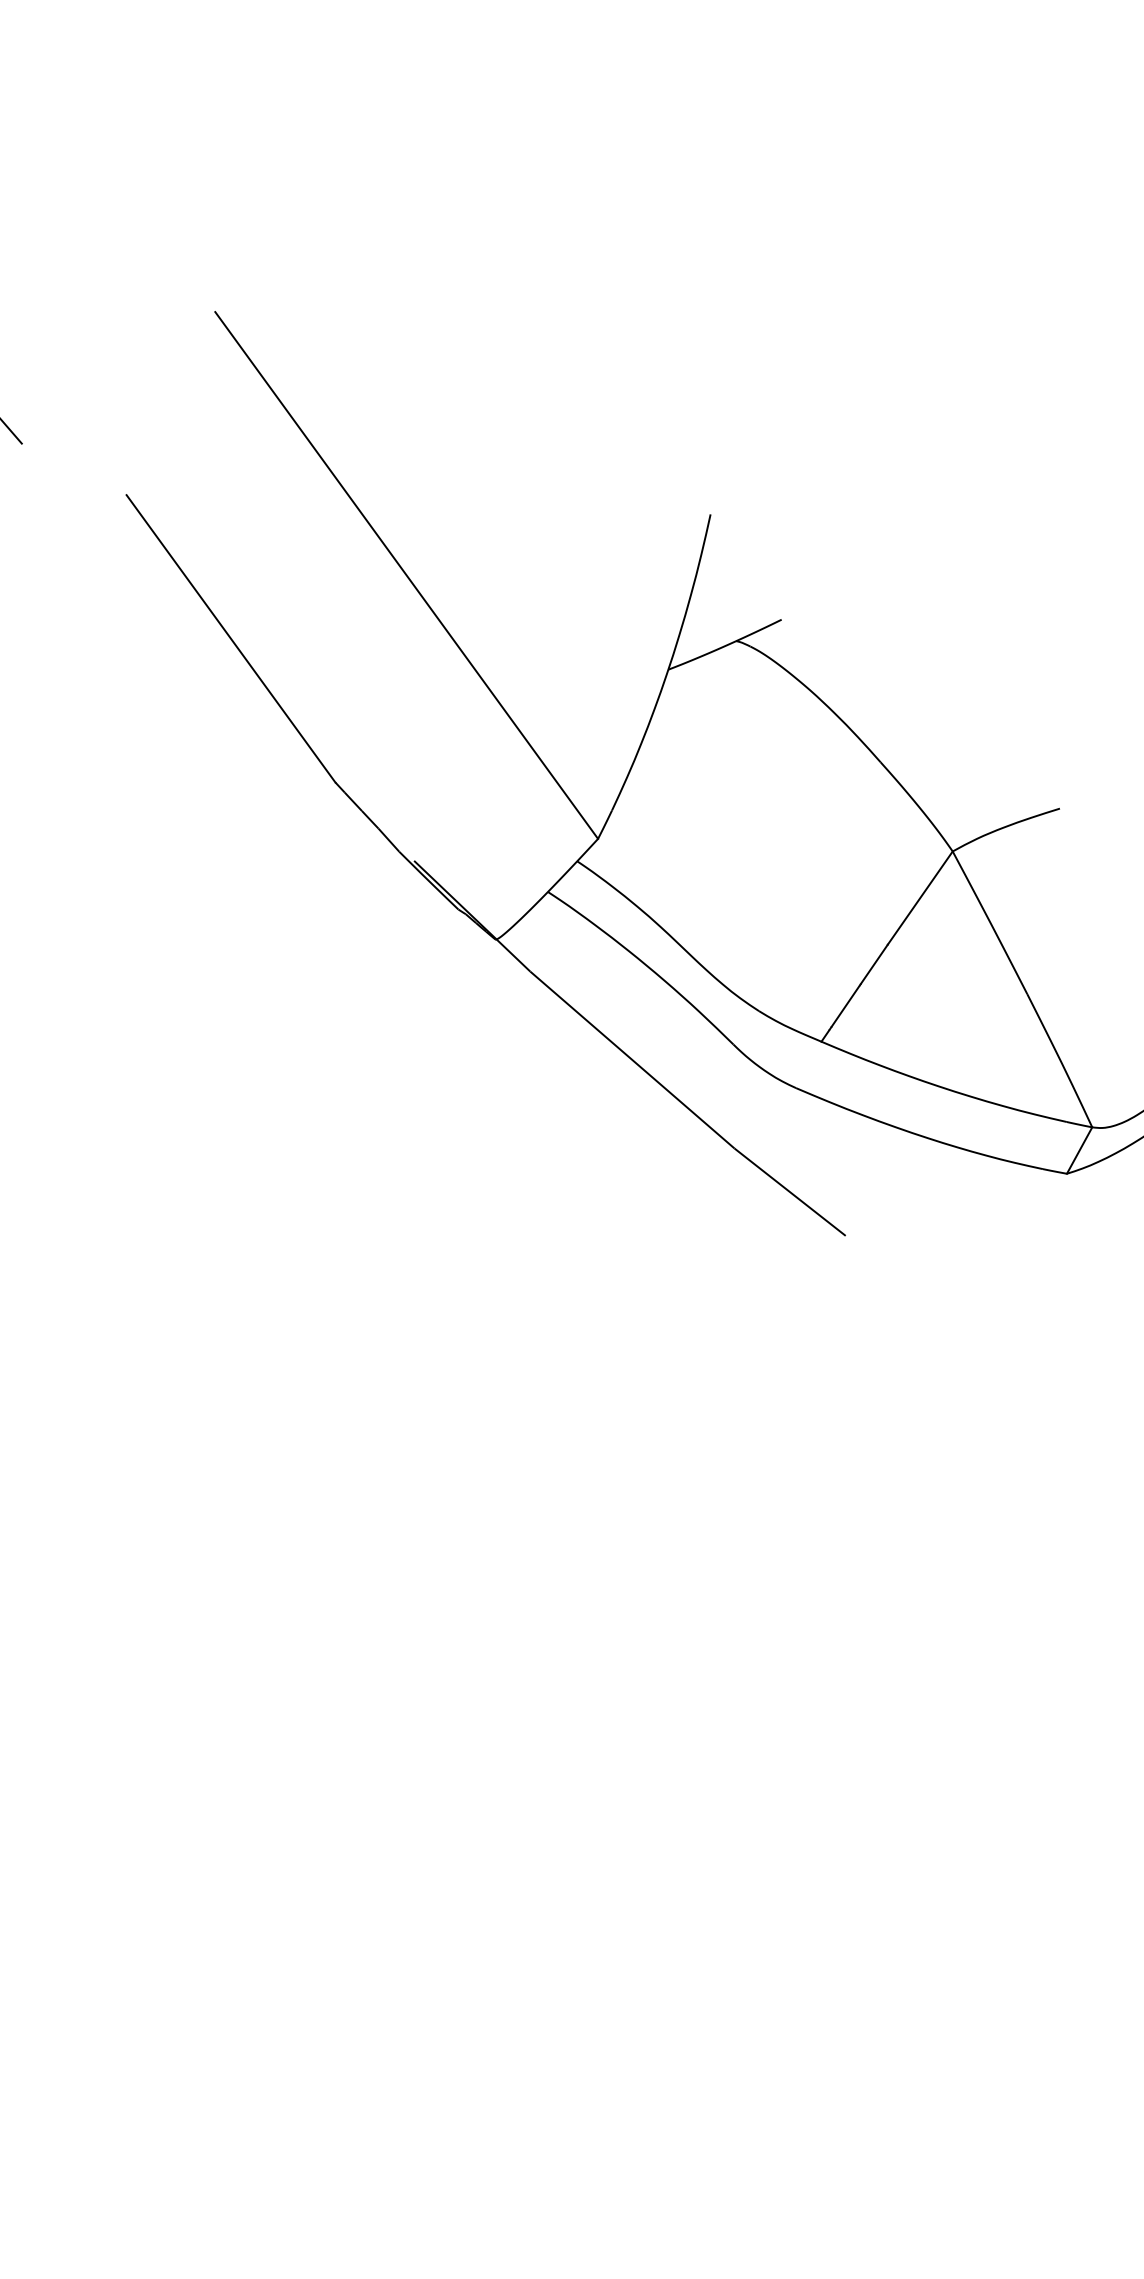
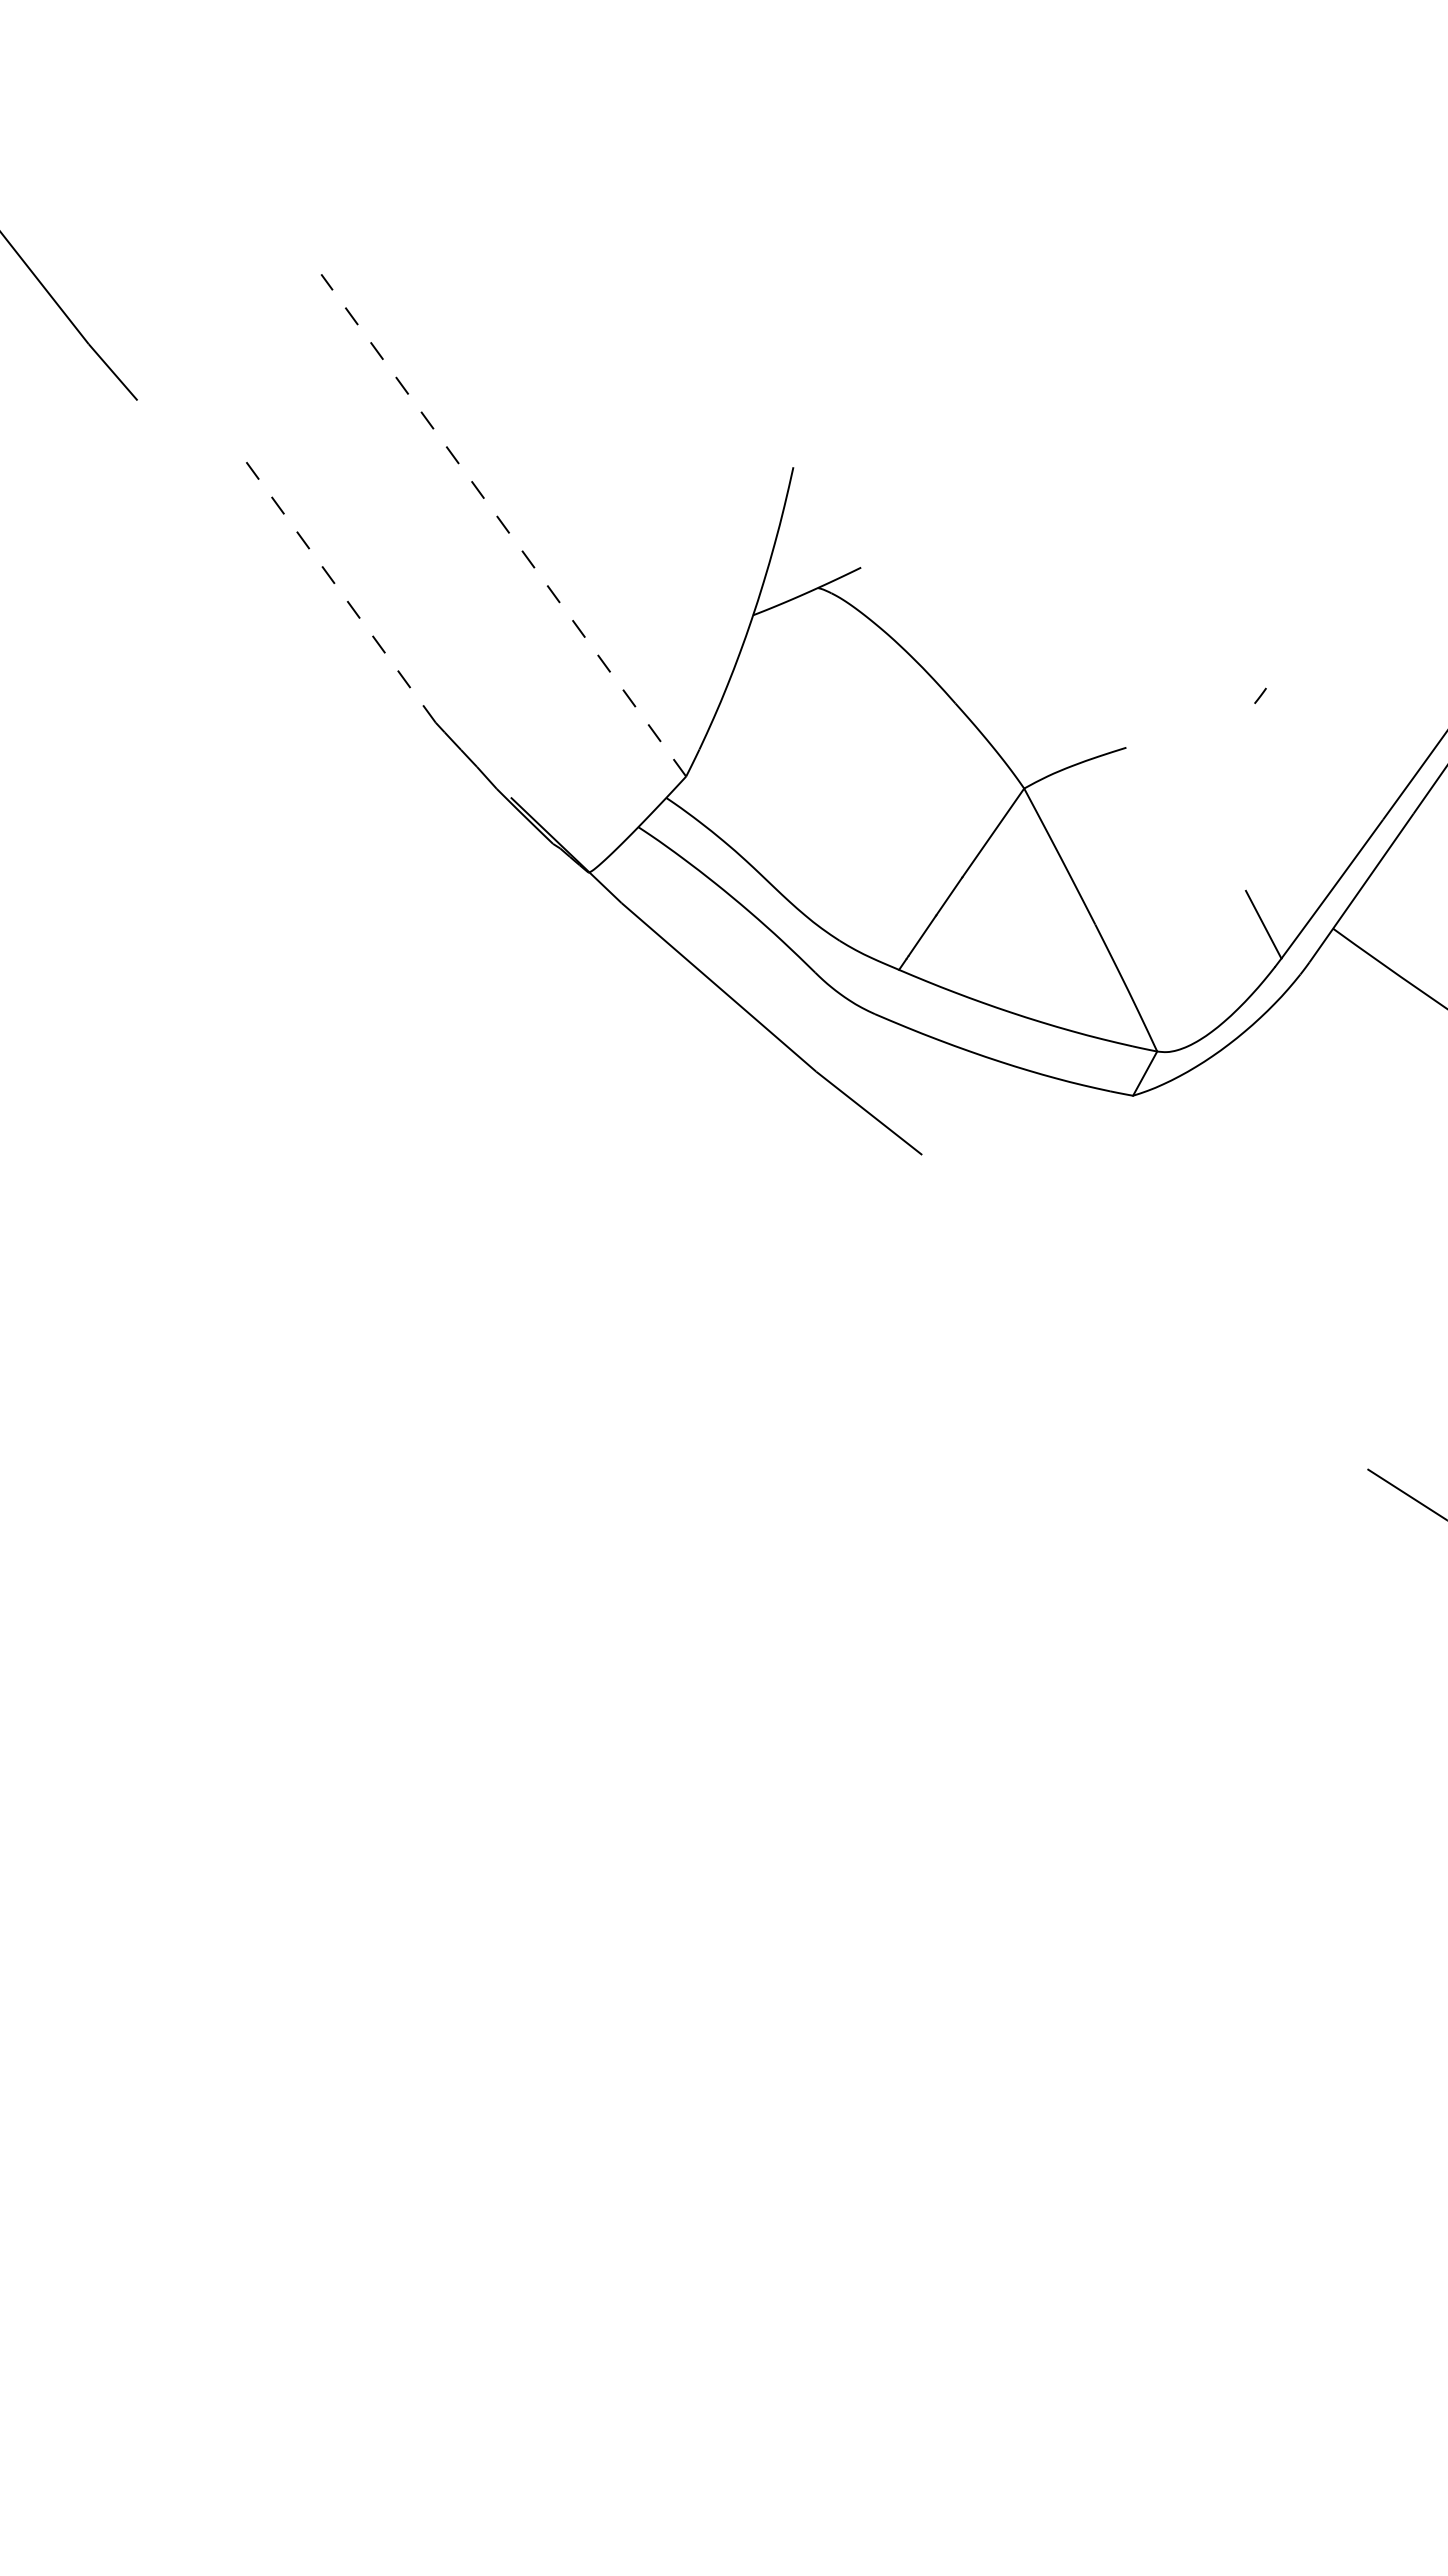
line: (406, 575) -> (503, 525), solid -> dashed
line: (230, 638) -> (335, 585), solid -> dashed

